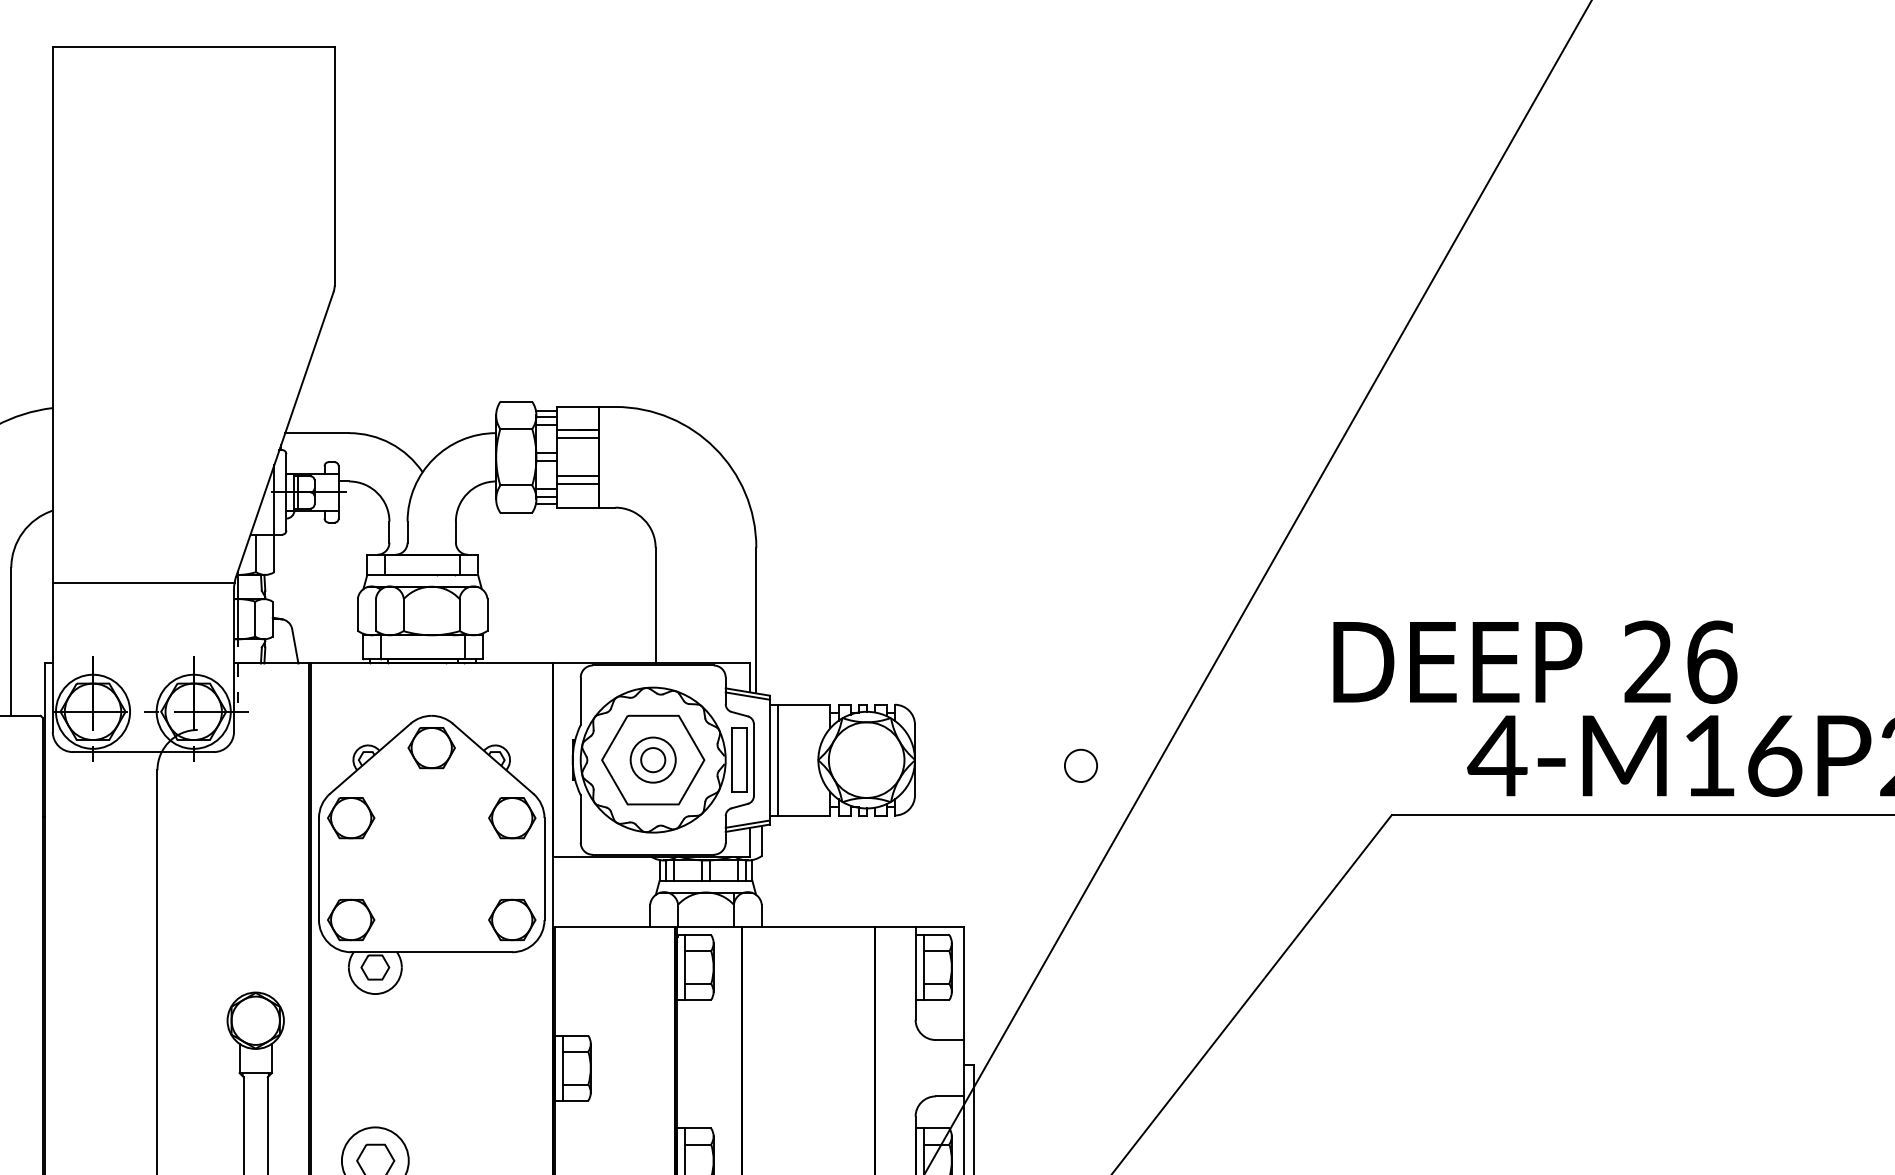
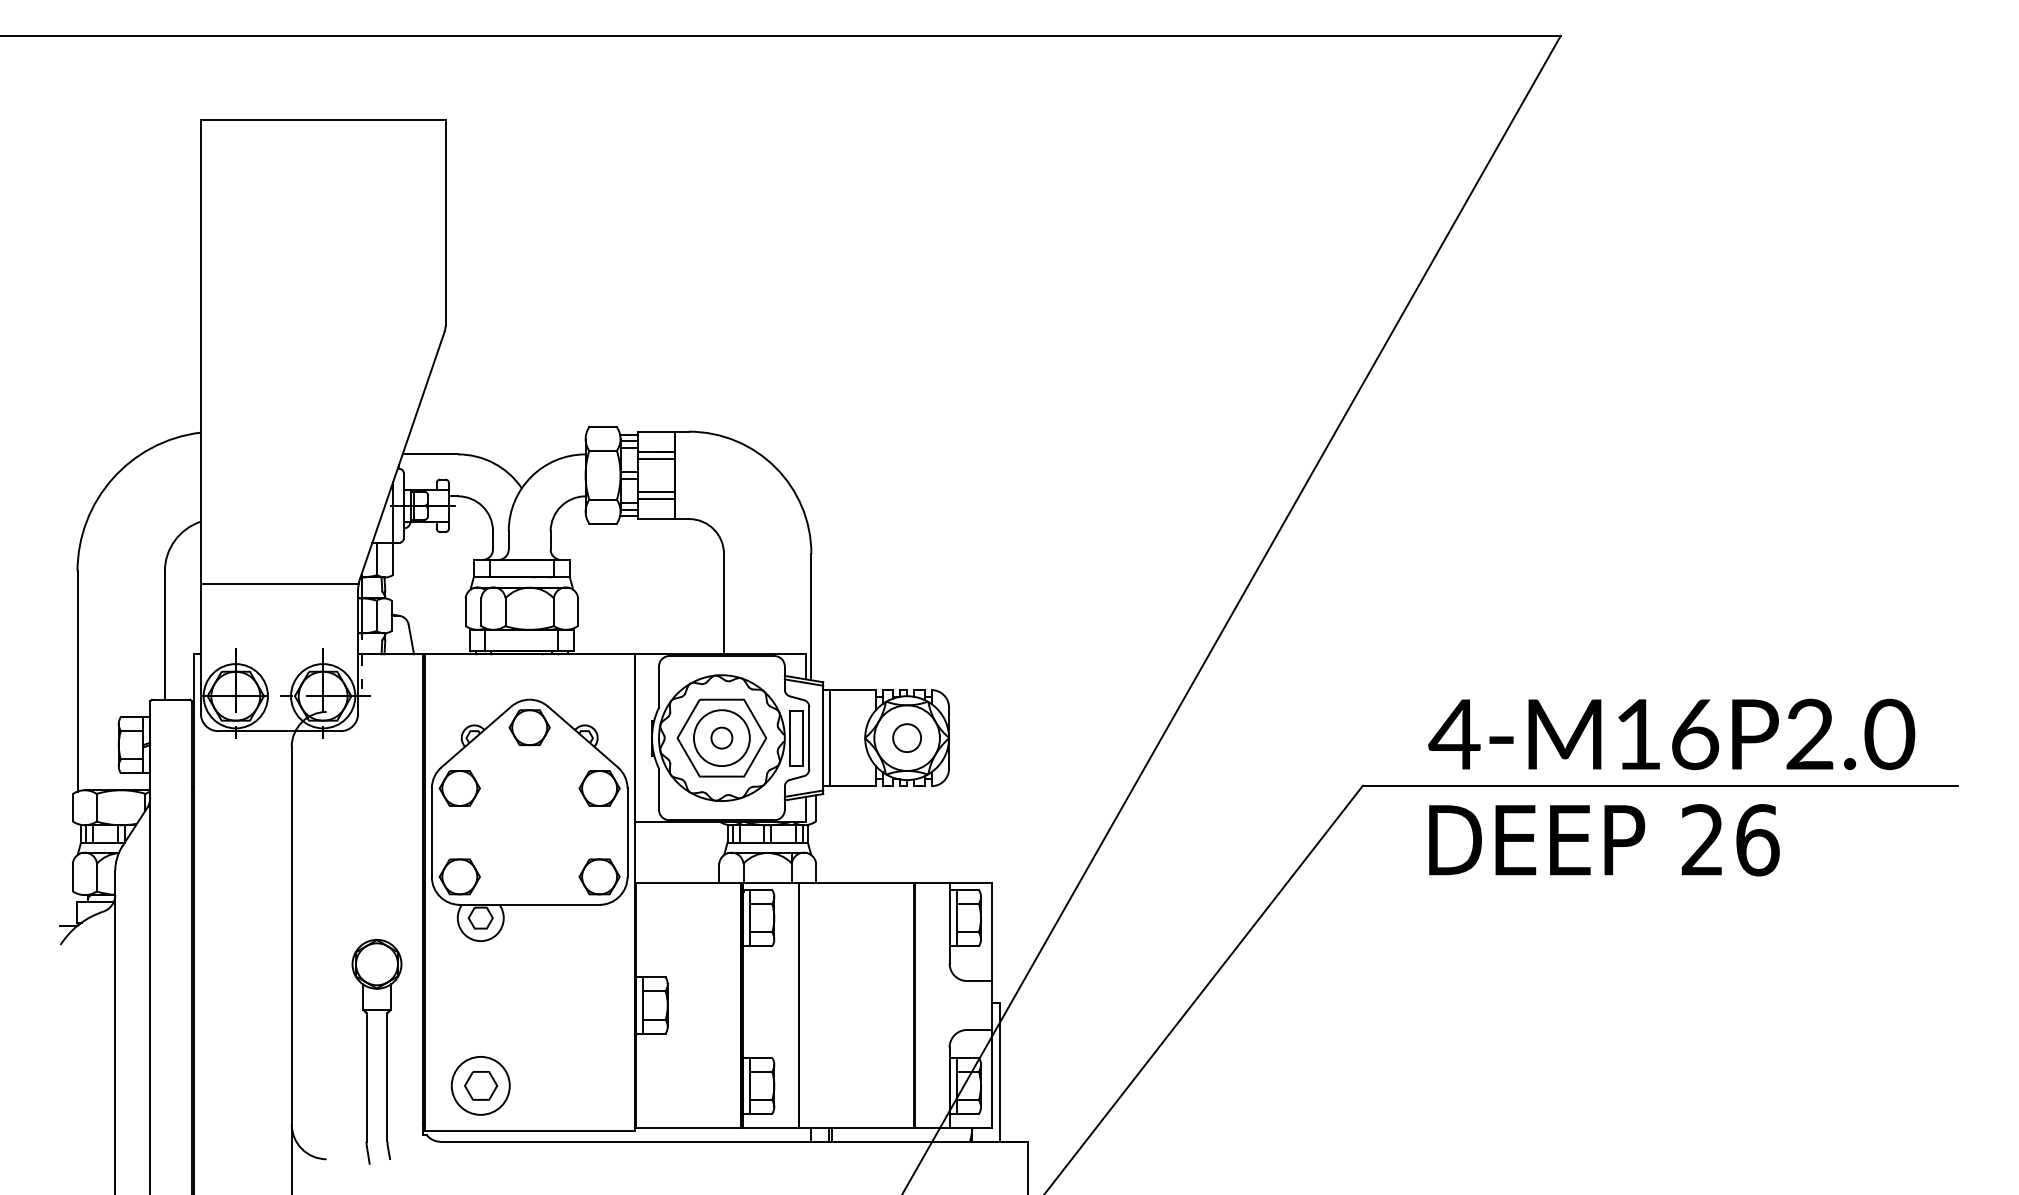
text: (1535, 662) -> (1604, 840), moved
circle: (652, 760) -> (721, 738), size x1.43
circle: (1080, 765) -> (906, 737), moved

